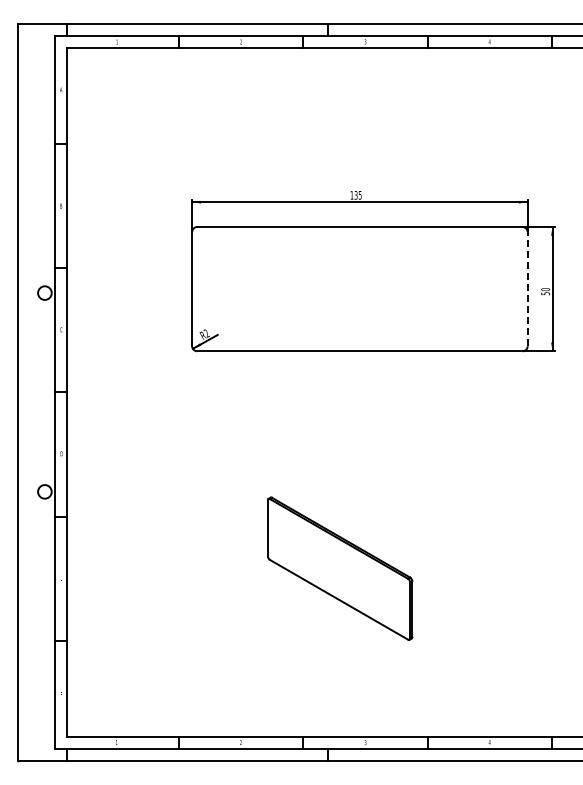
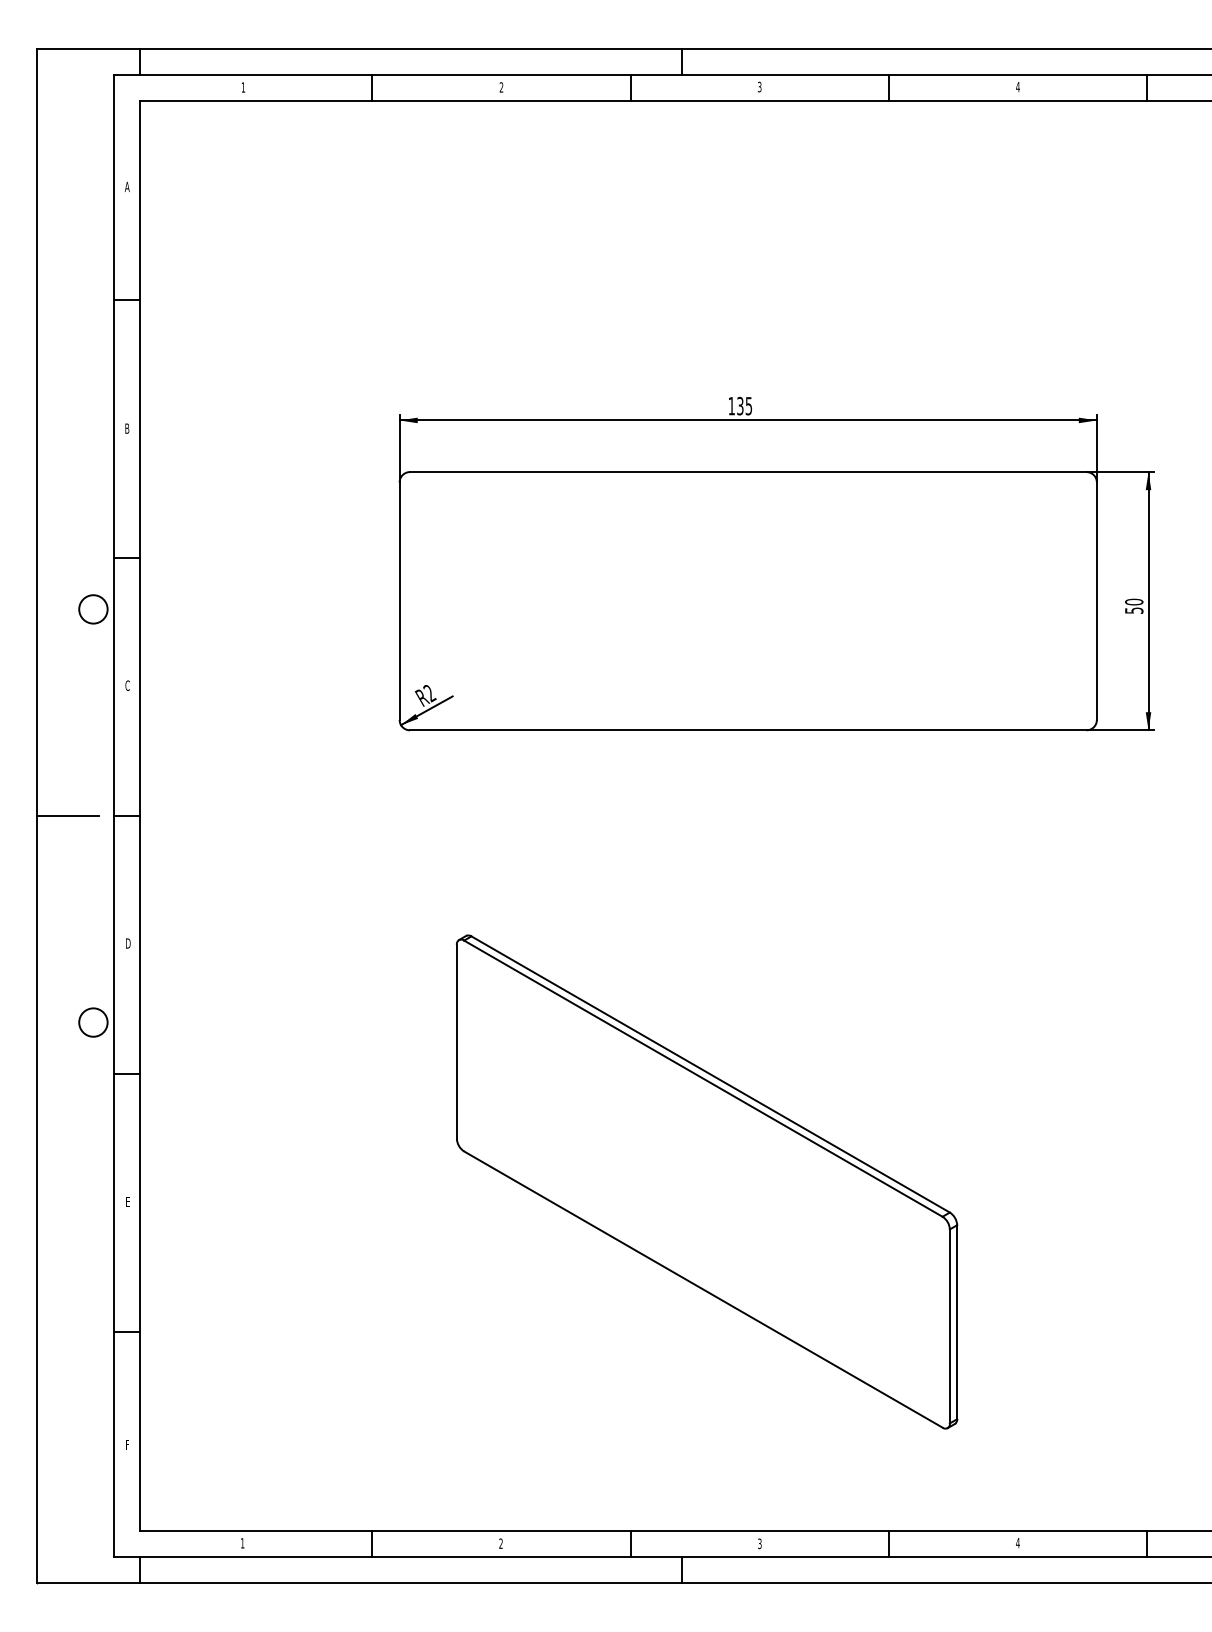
line: (527, 288) -> (1096, 599), dashed -> solid
line: (32, 392) -> (67, 816), added
part: (339, 568) -> (705, 1181), size x1.67

